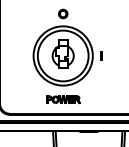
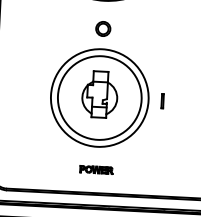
part: (63, 99) -> (96, 169), size x0.6

